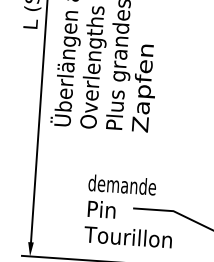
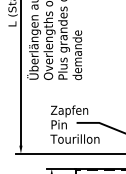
text: (144, 88) -> (78, 55), Zapfen -> demande
text: (121, 187) -> (69, 111), demande -> Zapfen

